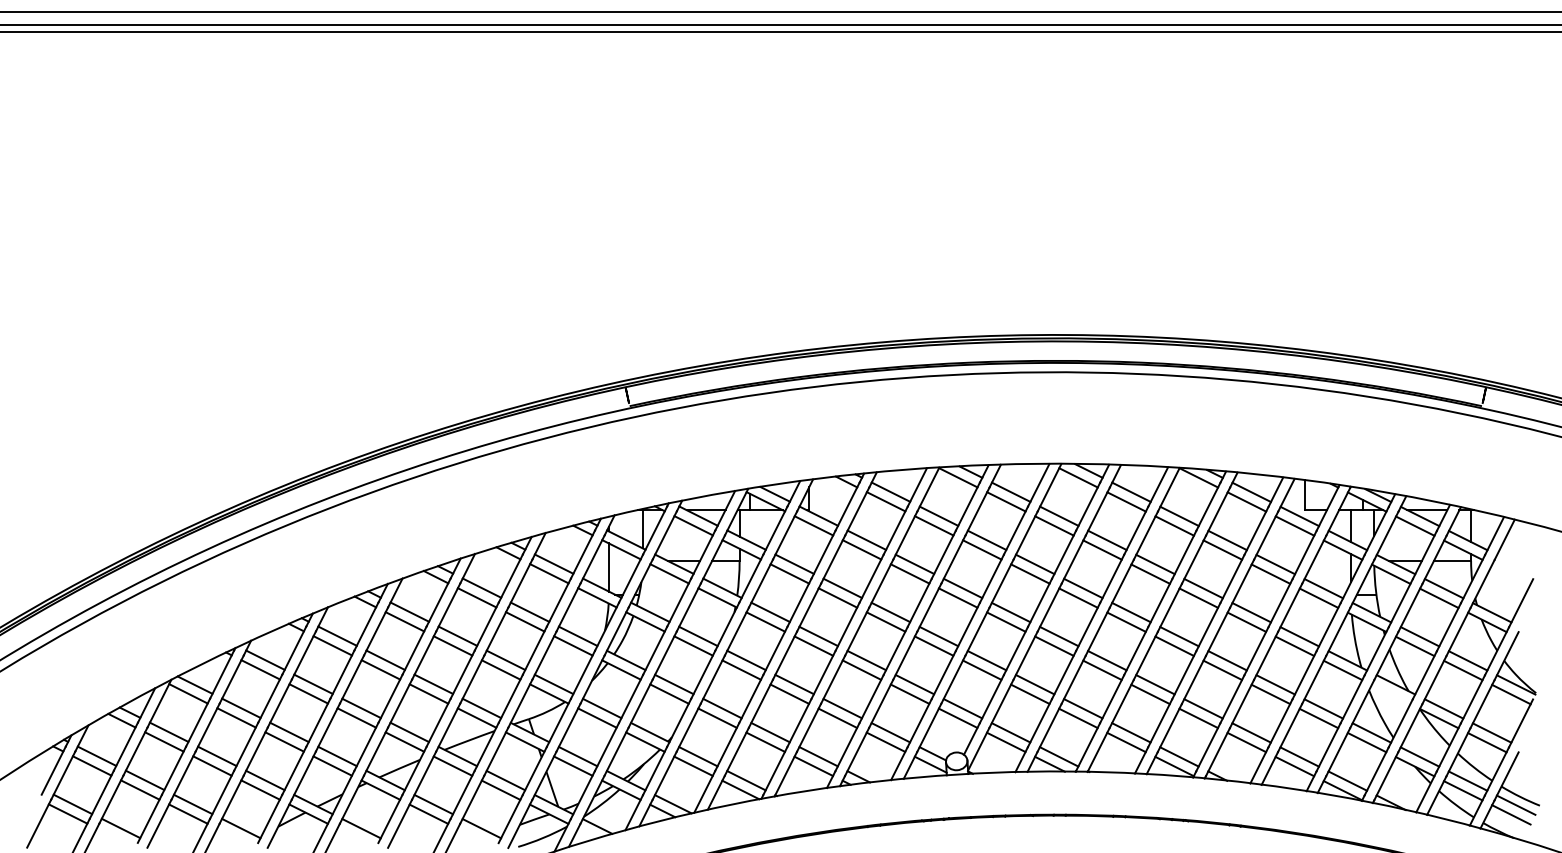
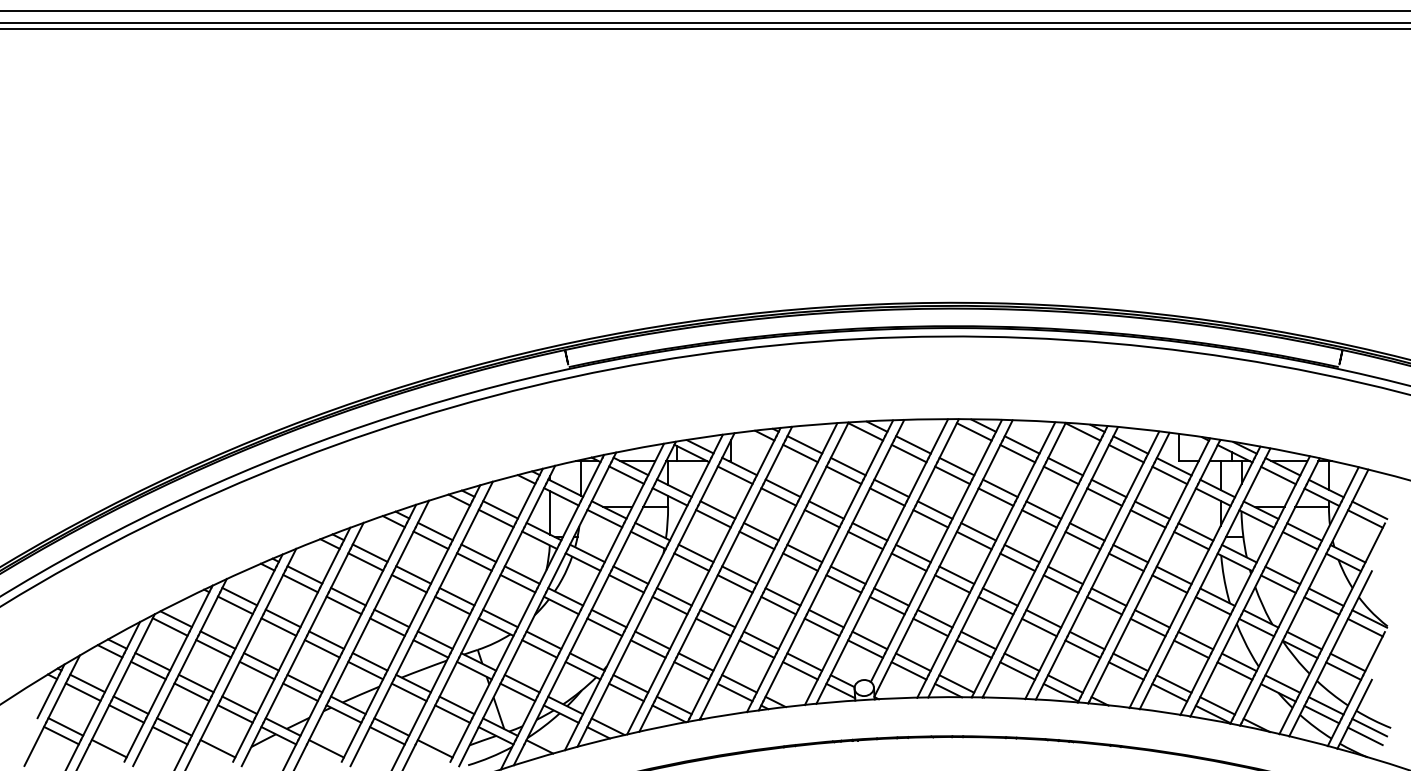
line: (1515, 564) -> (1369, 510), added
line: (1511, 573) -> (1365, 518), added
line: (1390, 694) -> (1256, 627), added

